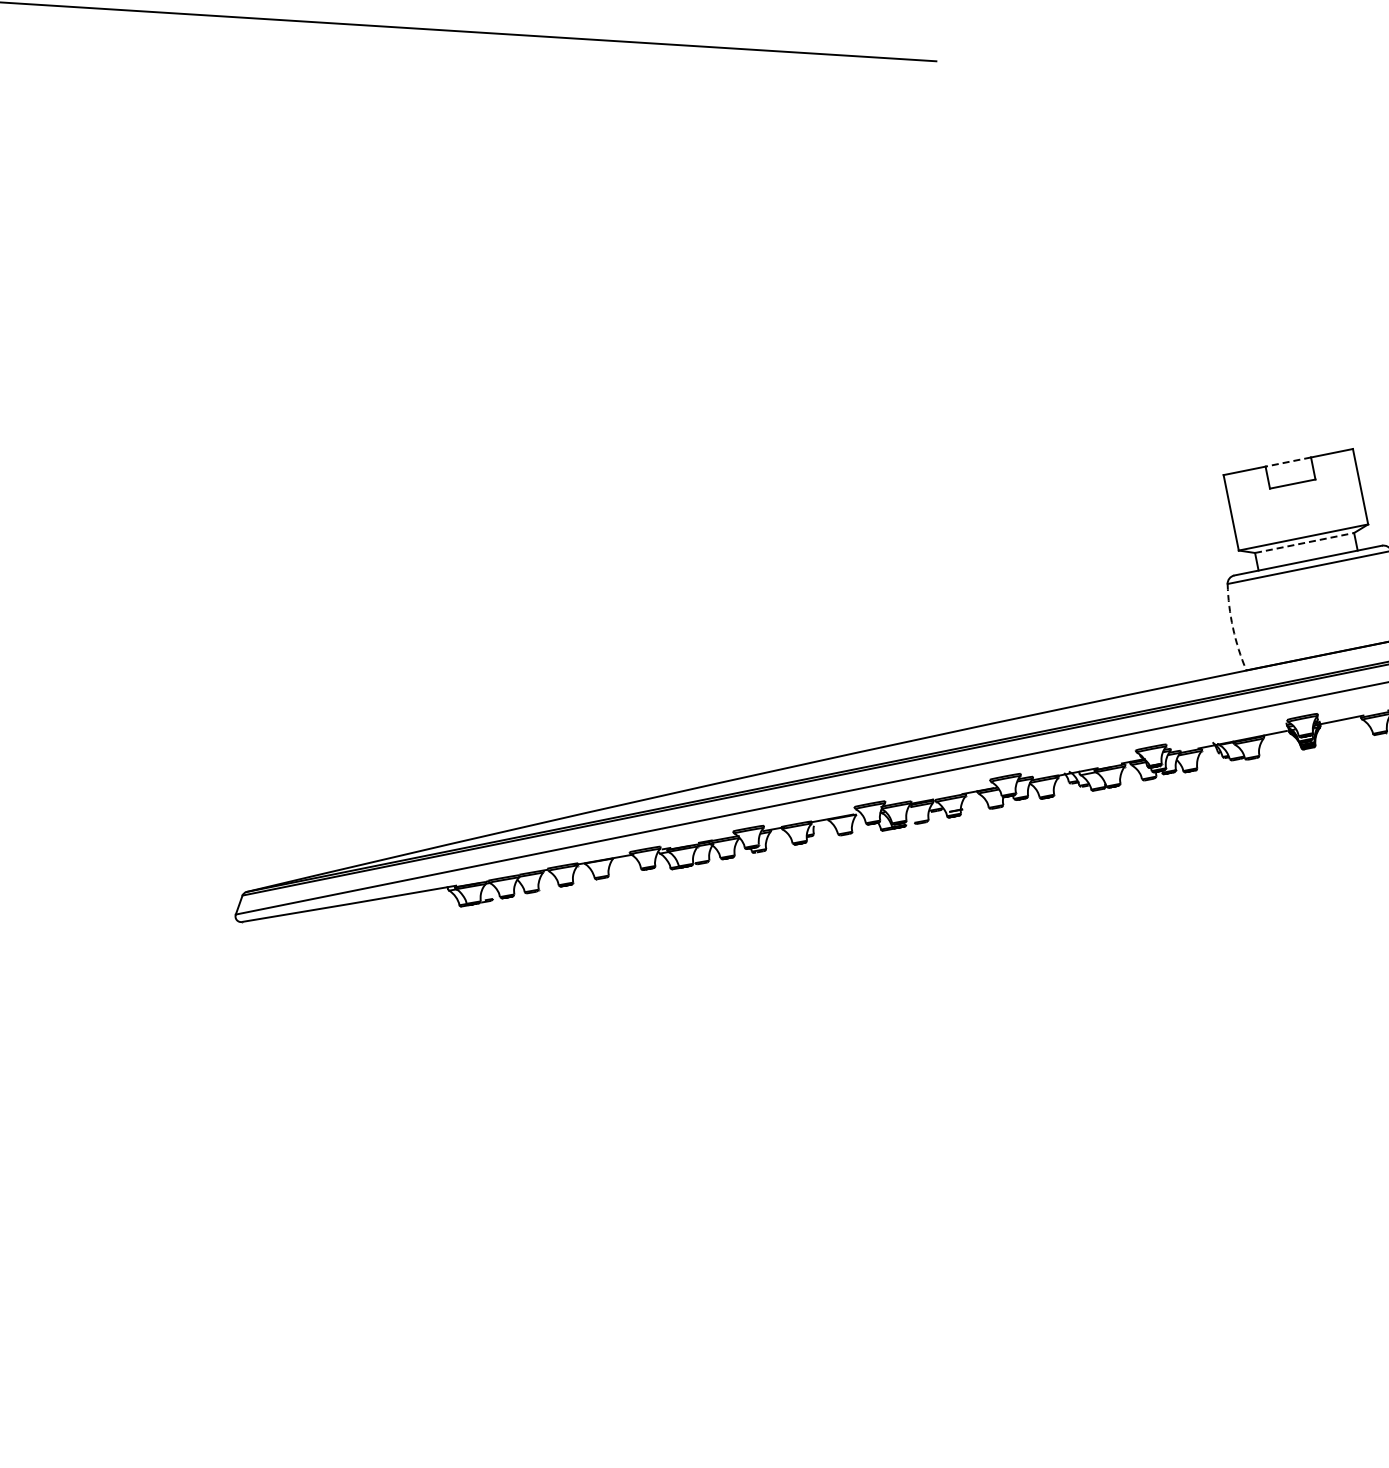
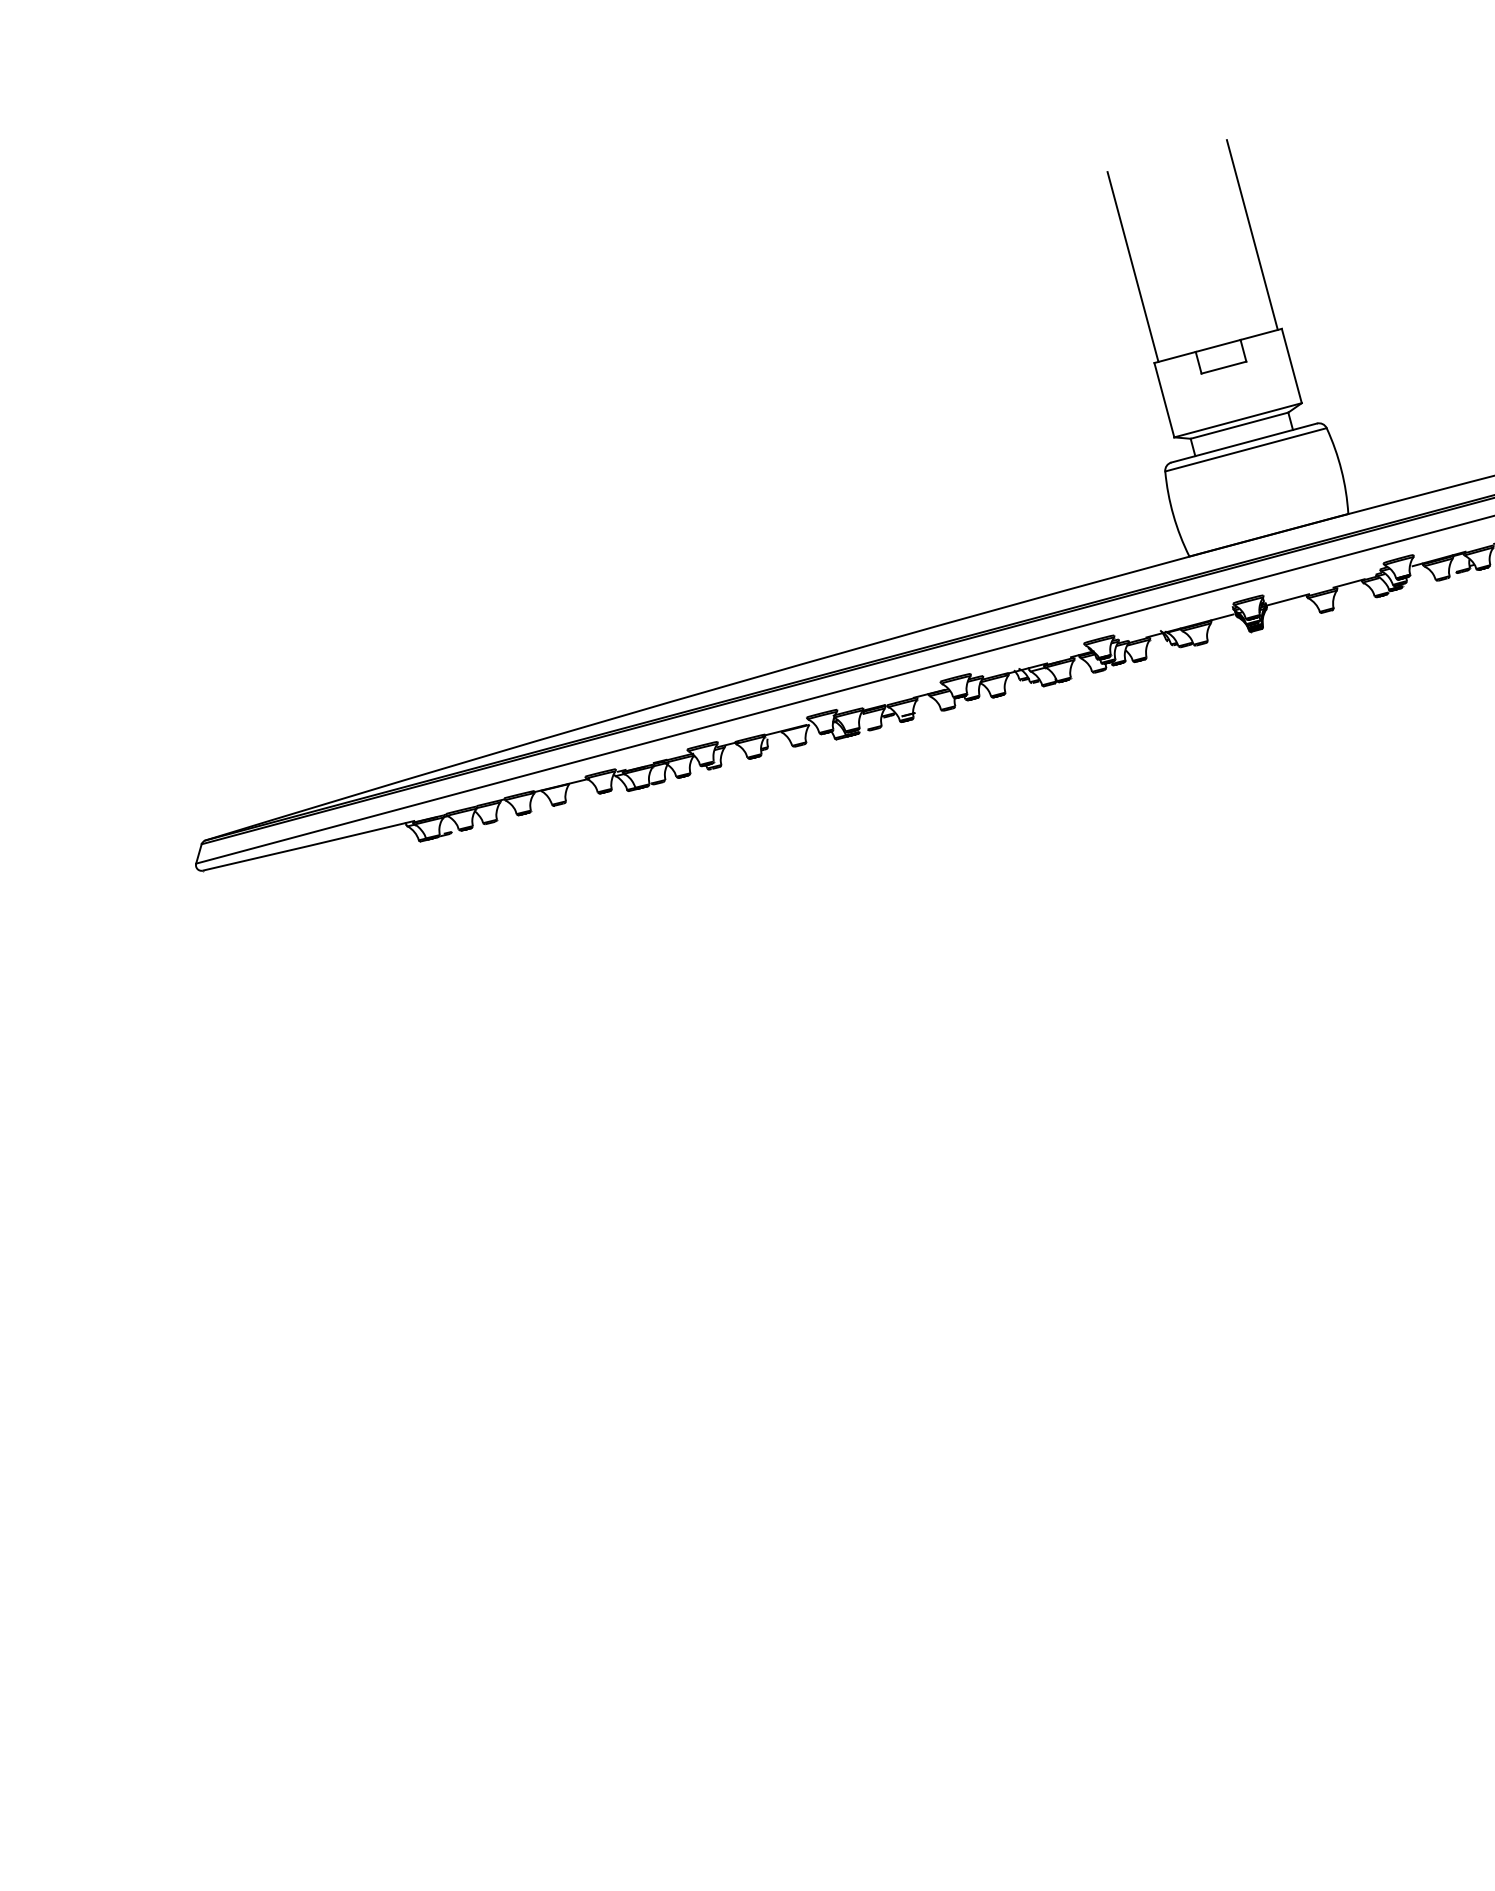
line: (1328, 352) -> (1251, 234), added
line: (1207, 377) -> (1132, 266), added
line: (1287, 462) -> (1217, 346), dashed -> solid
line: (1304, 542) -> (1239, 425), dashed -> solid
arc: (1233, 628) -> (1173, 515), dashed -> solid

